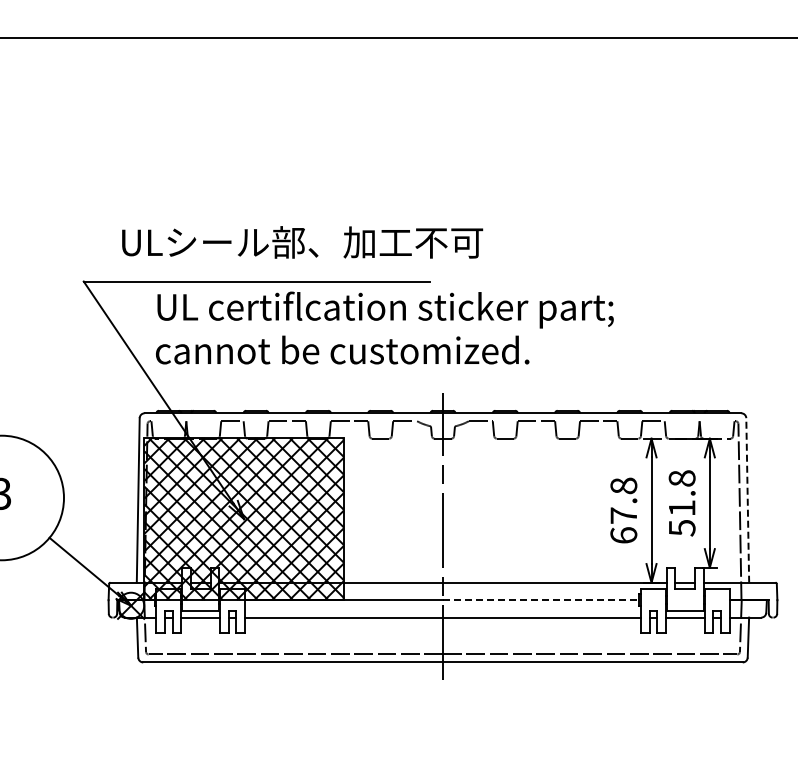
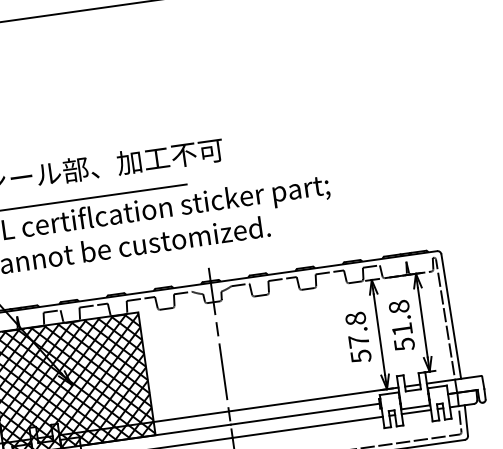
line: (747, 499) -> (450, 315), dashed -> solid
text: (623, 535) -> (360, 356), 67.8 -> 57.8
line: (541, 600) -> (305, 414), dashed -> solid

